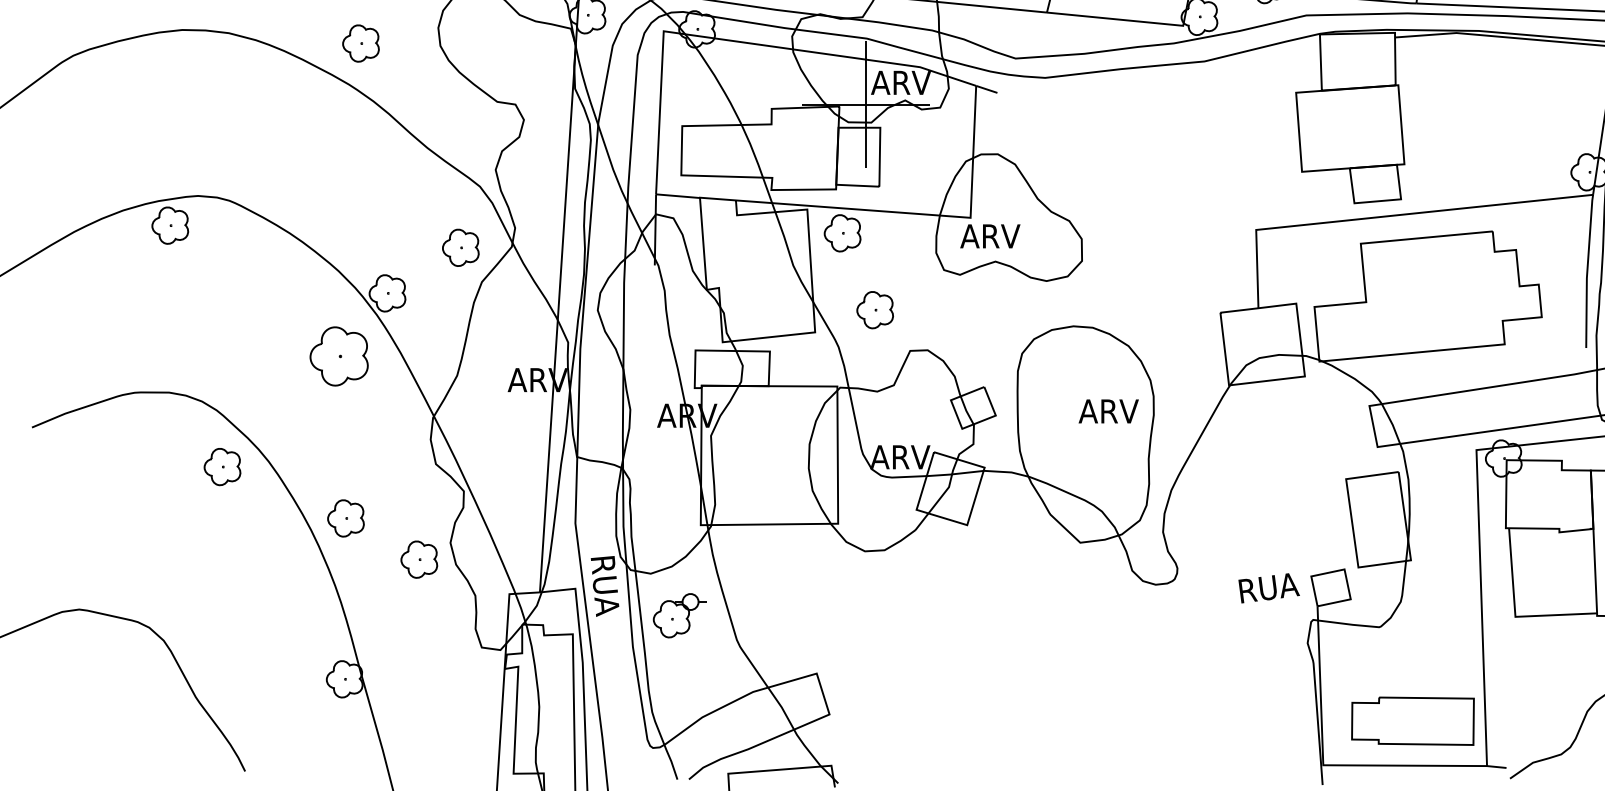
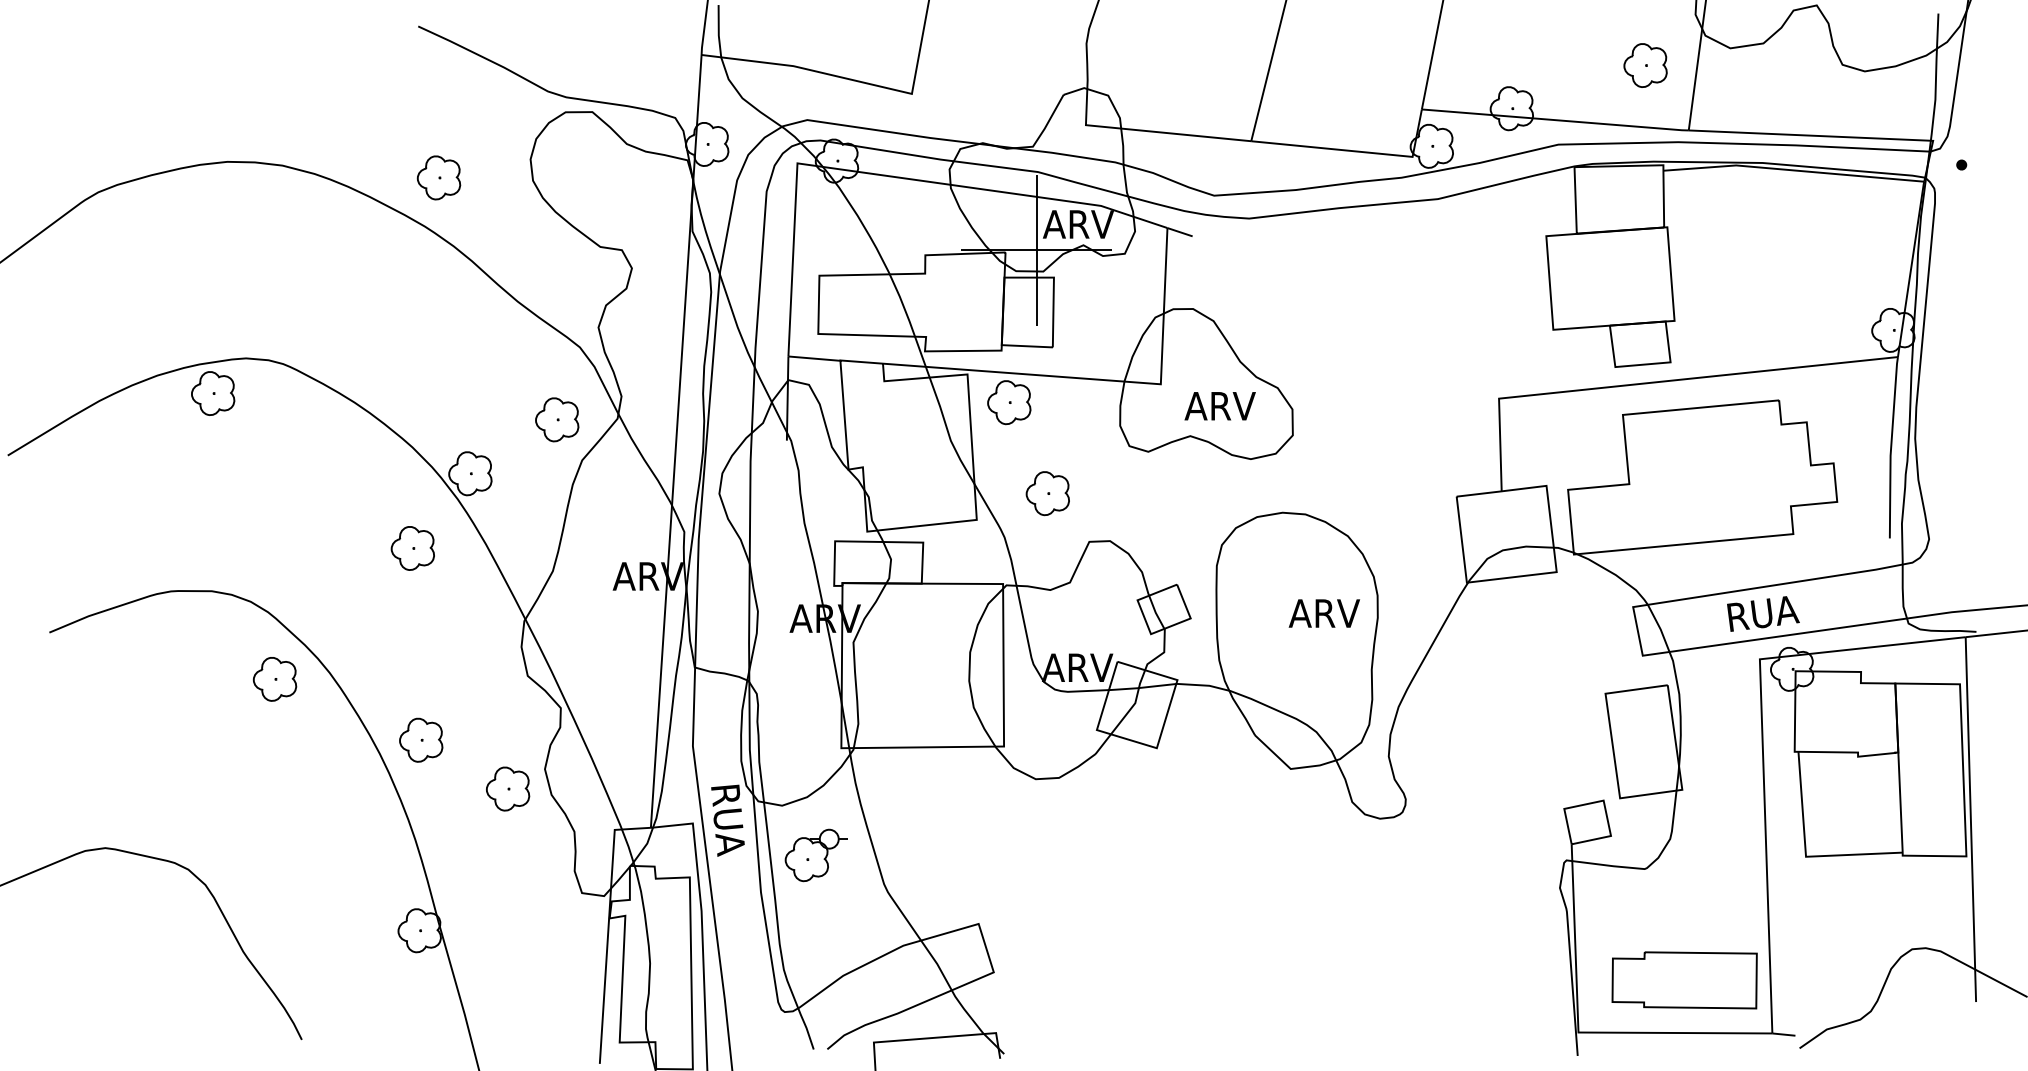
text: (989, 236) -> (1219, 406), moved
part: (338, 356) -> (412, 548), size x0.62
text: (1269, 587) -> (1763, 613), moved

